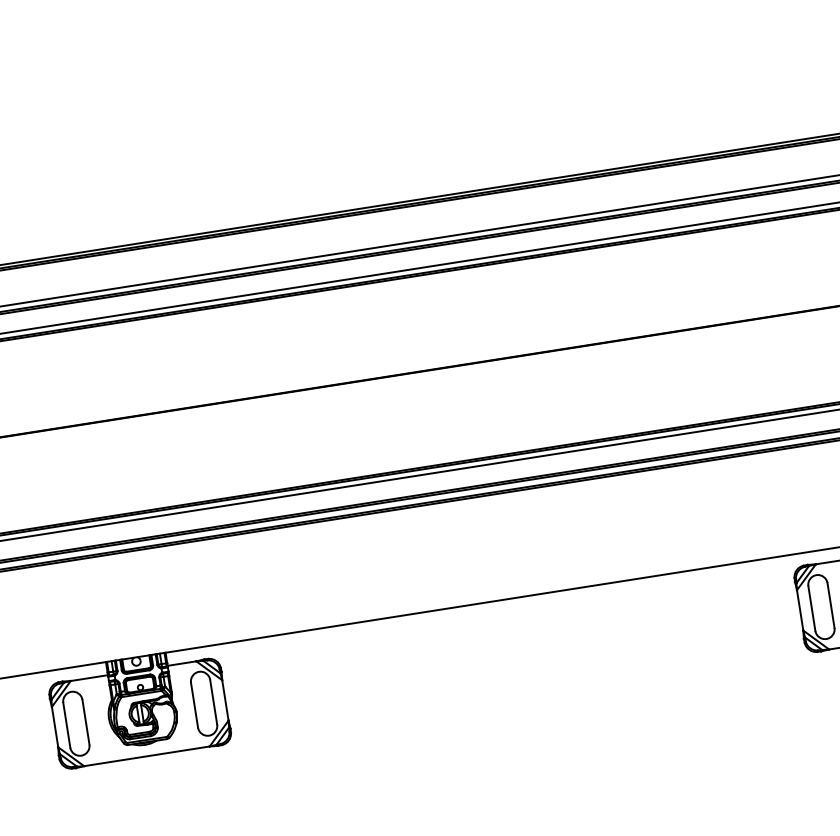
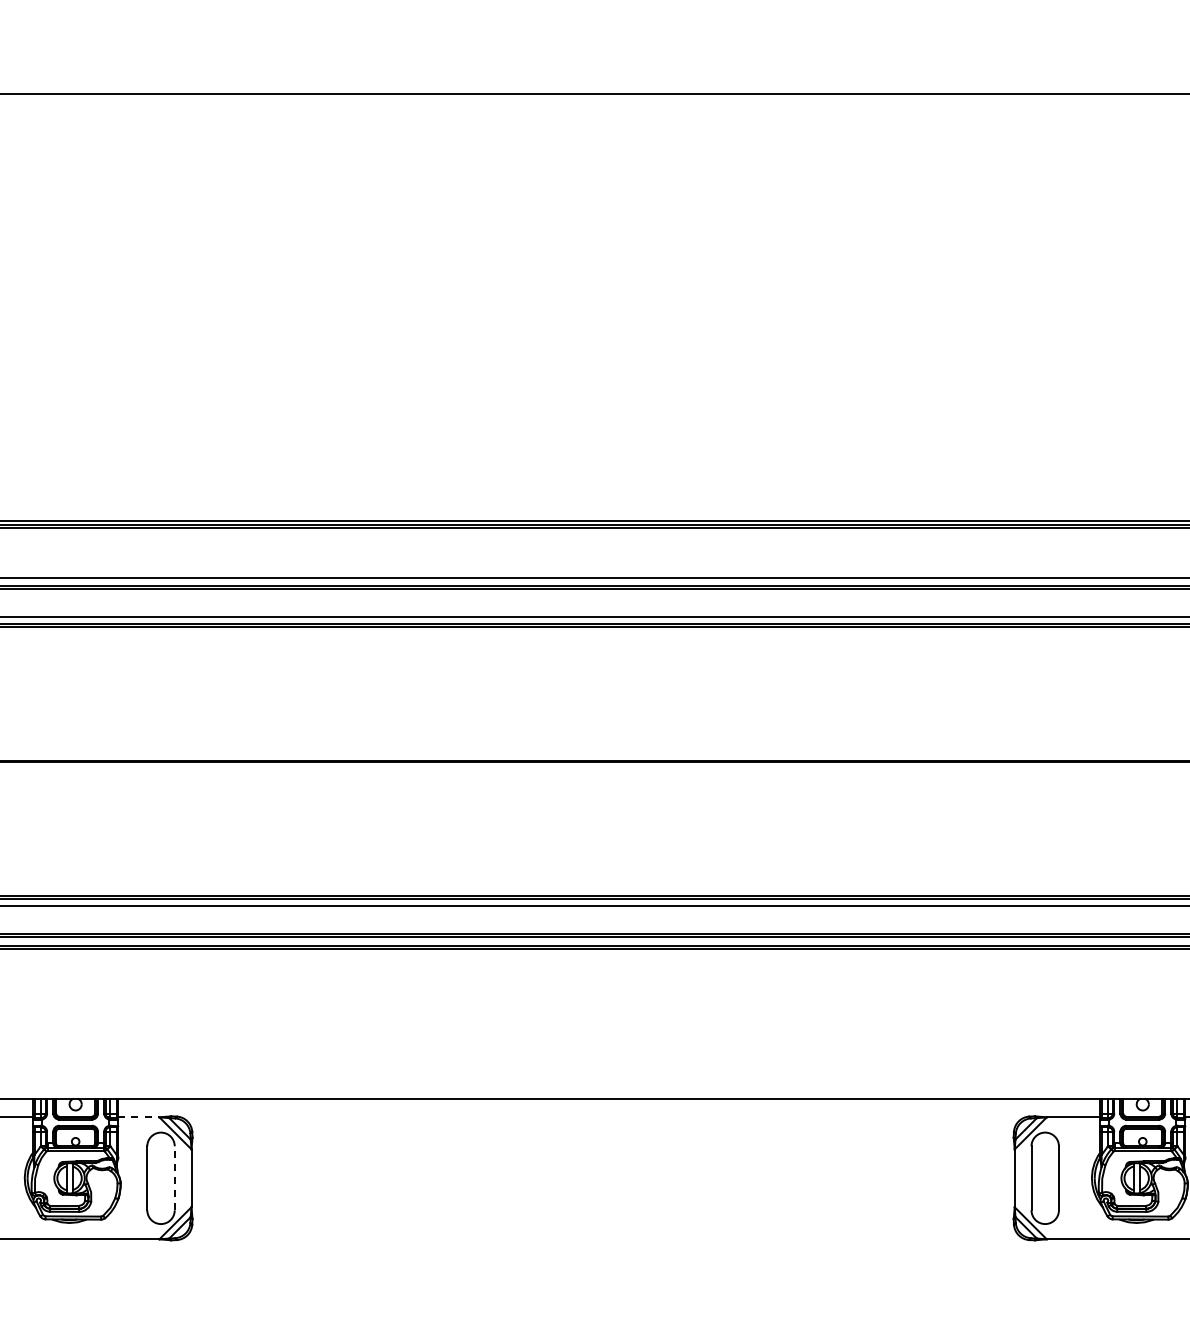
line: (181, 663) -> (138, 1117), solid -> dashed
line: (213, 701) -> (174, 1177), solid -> dashed

